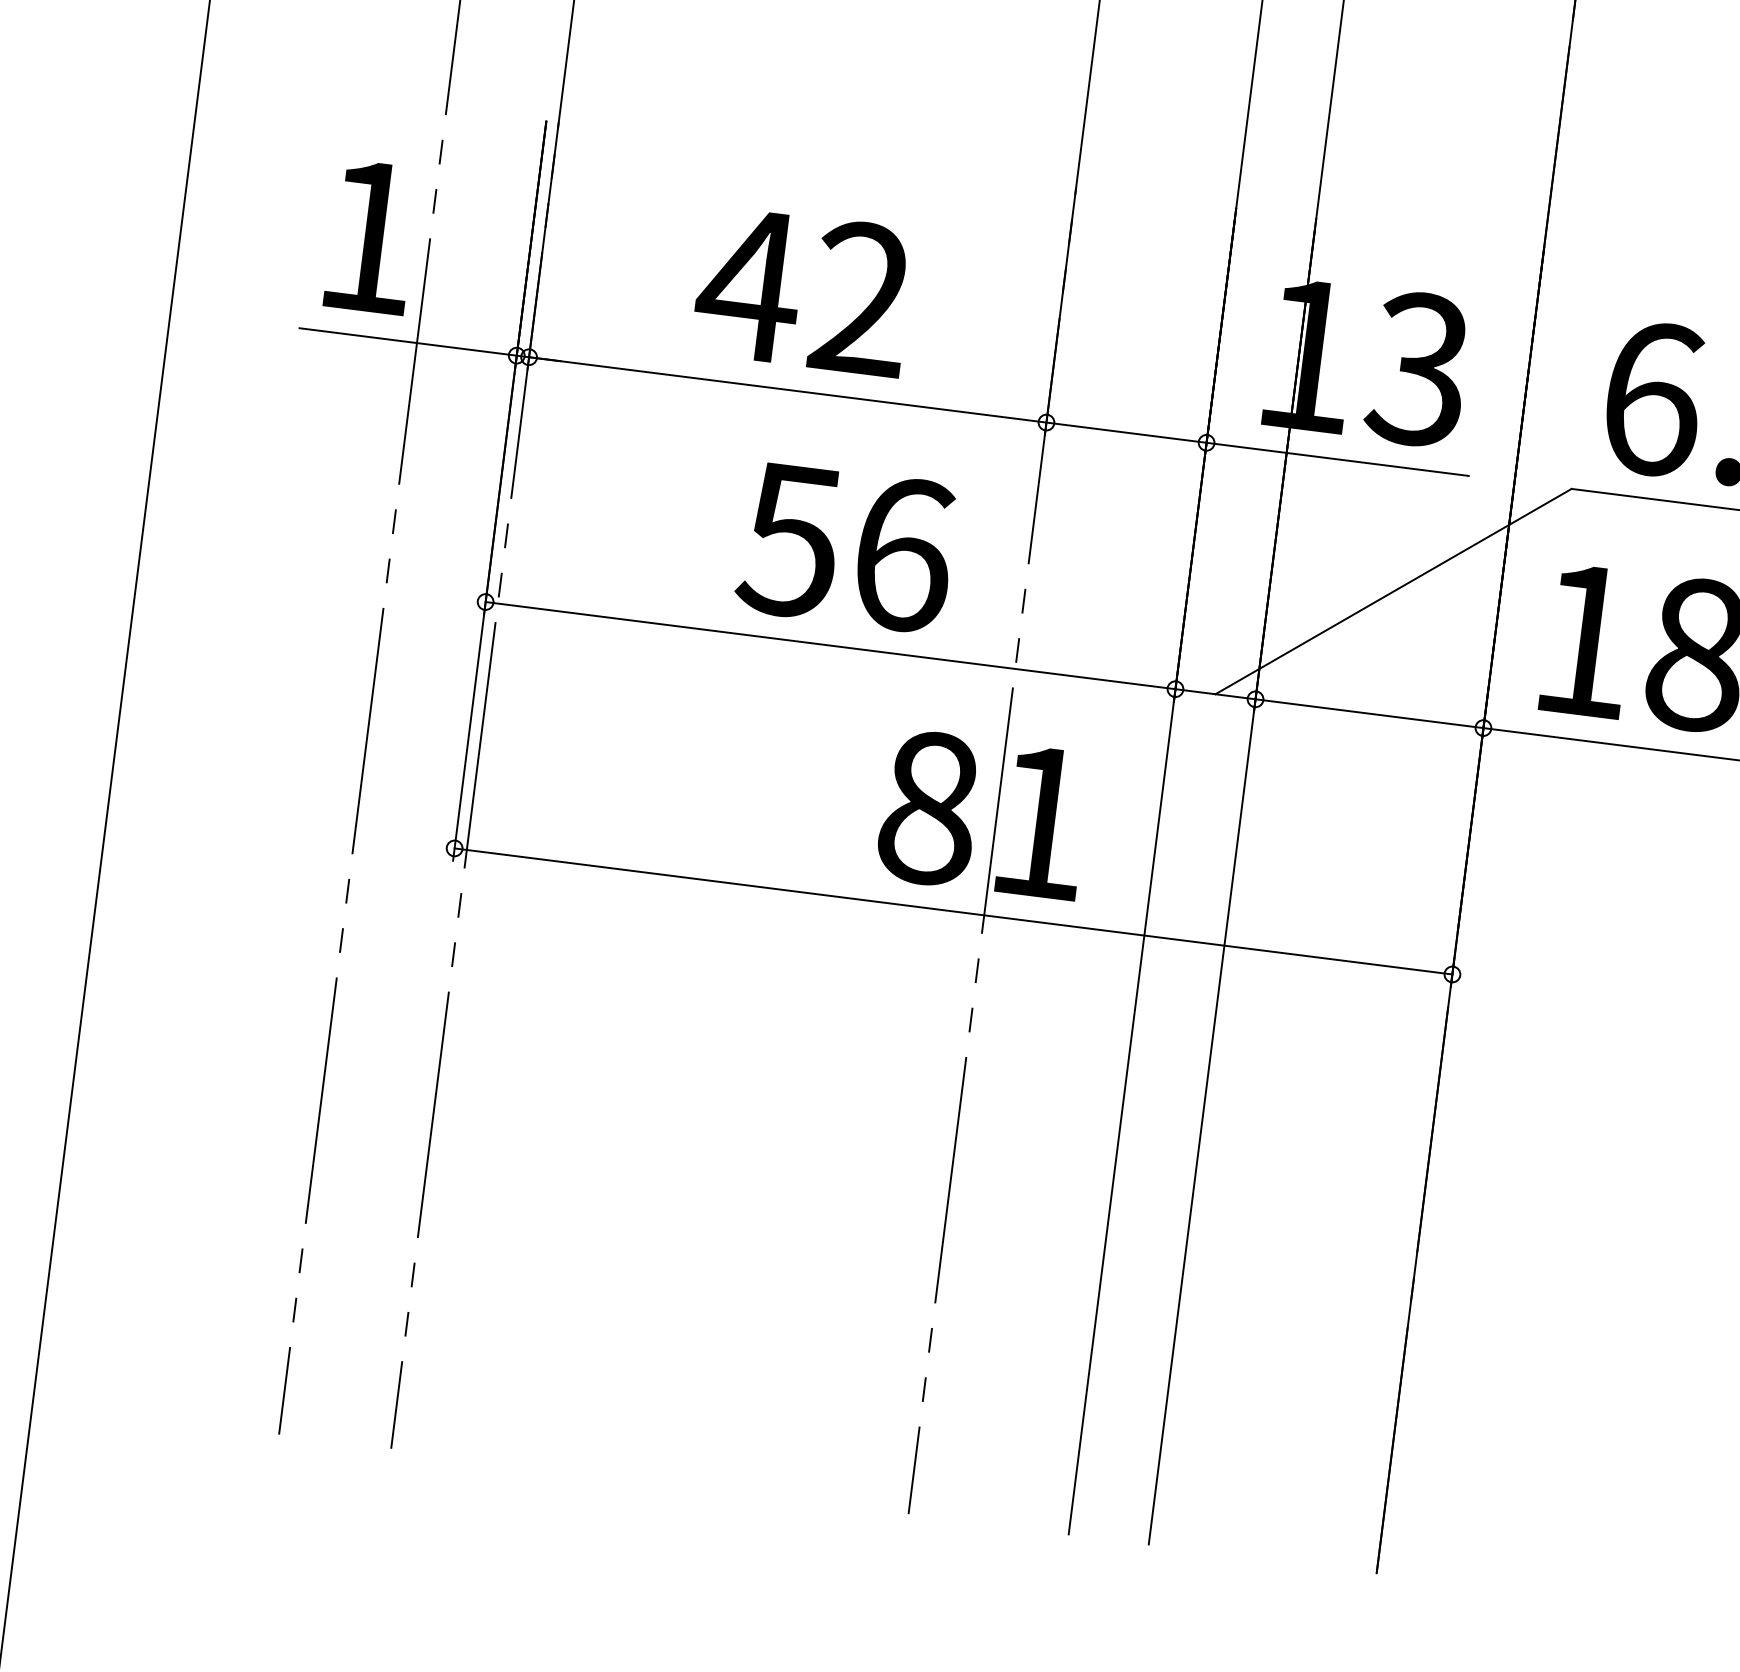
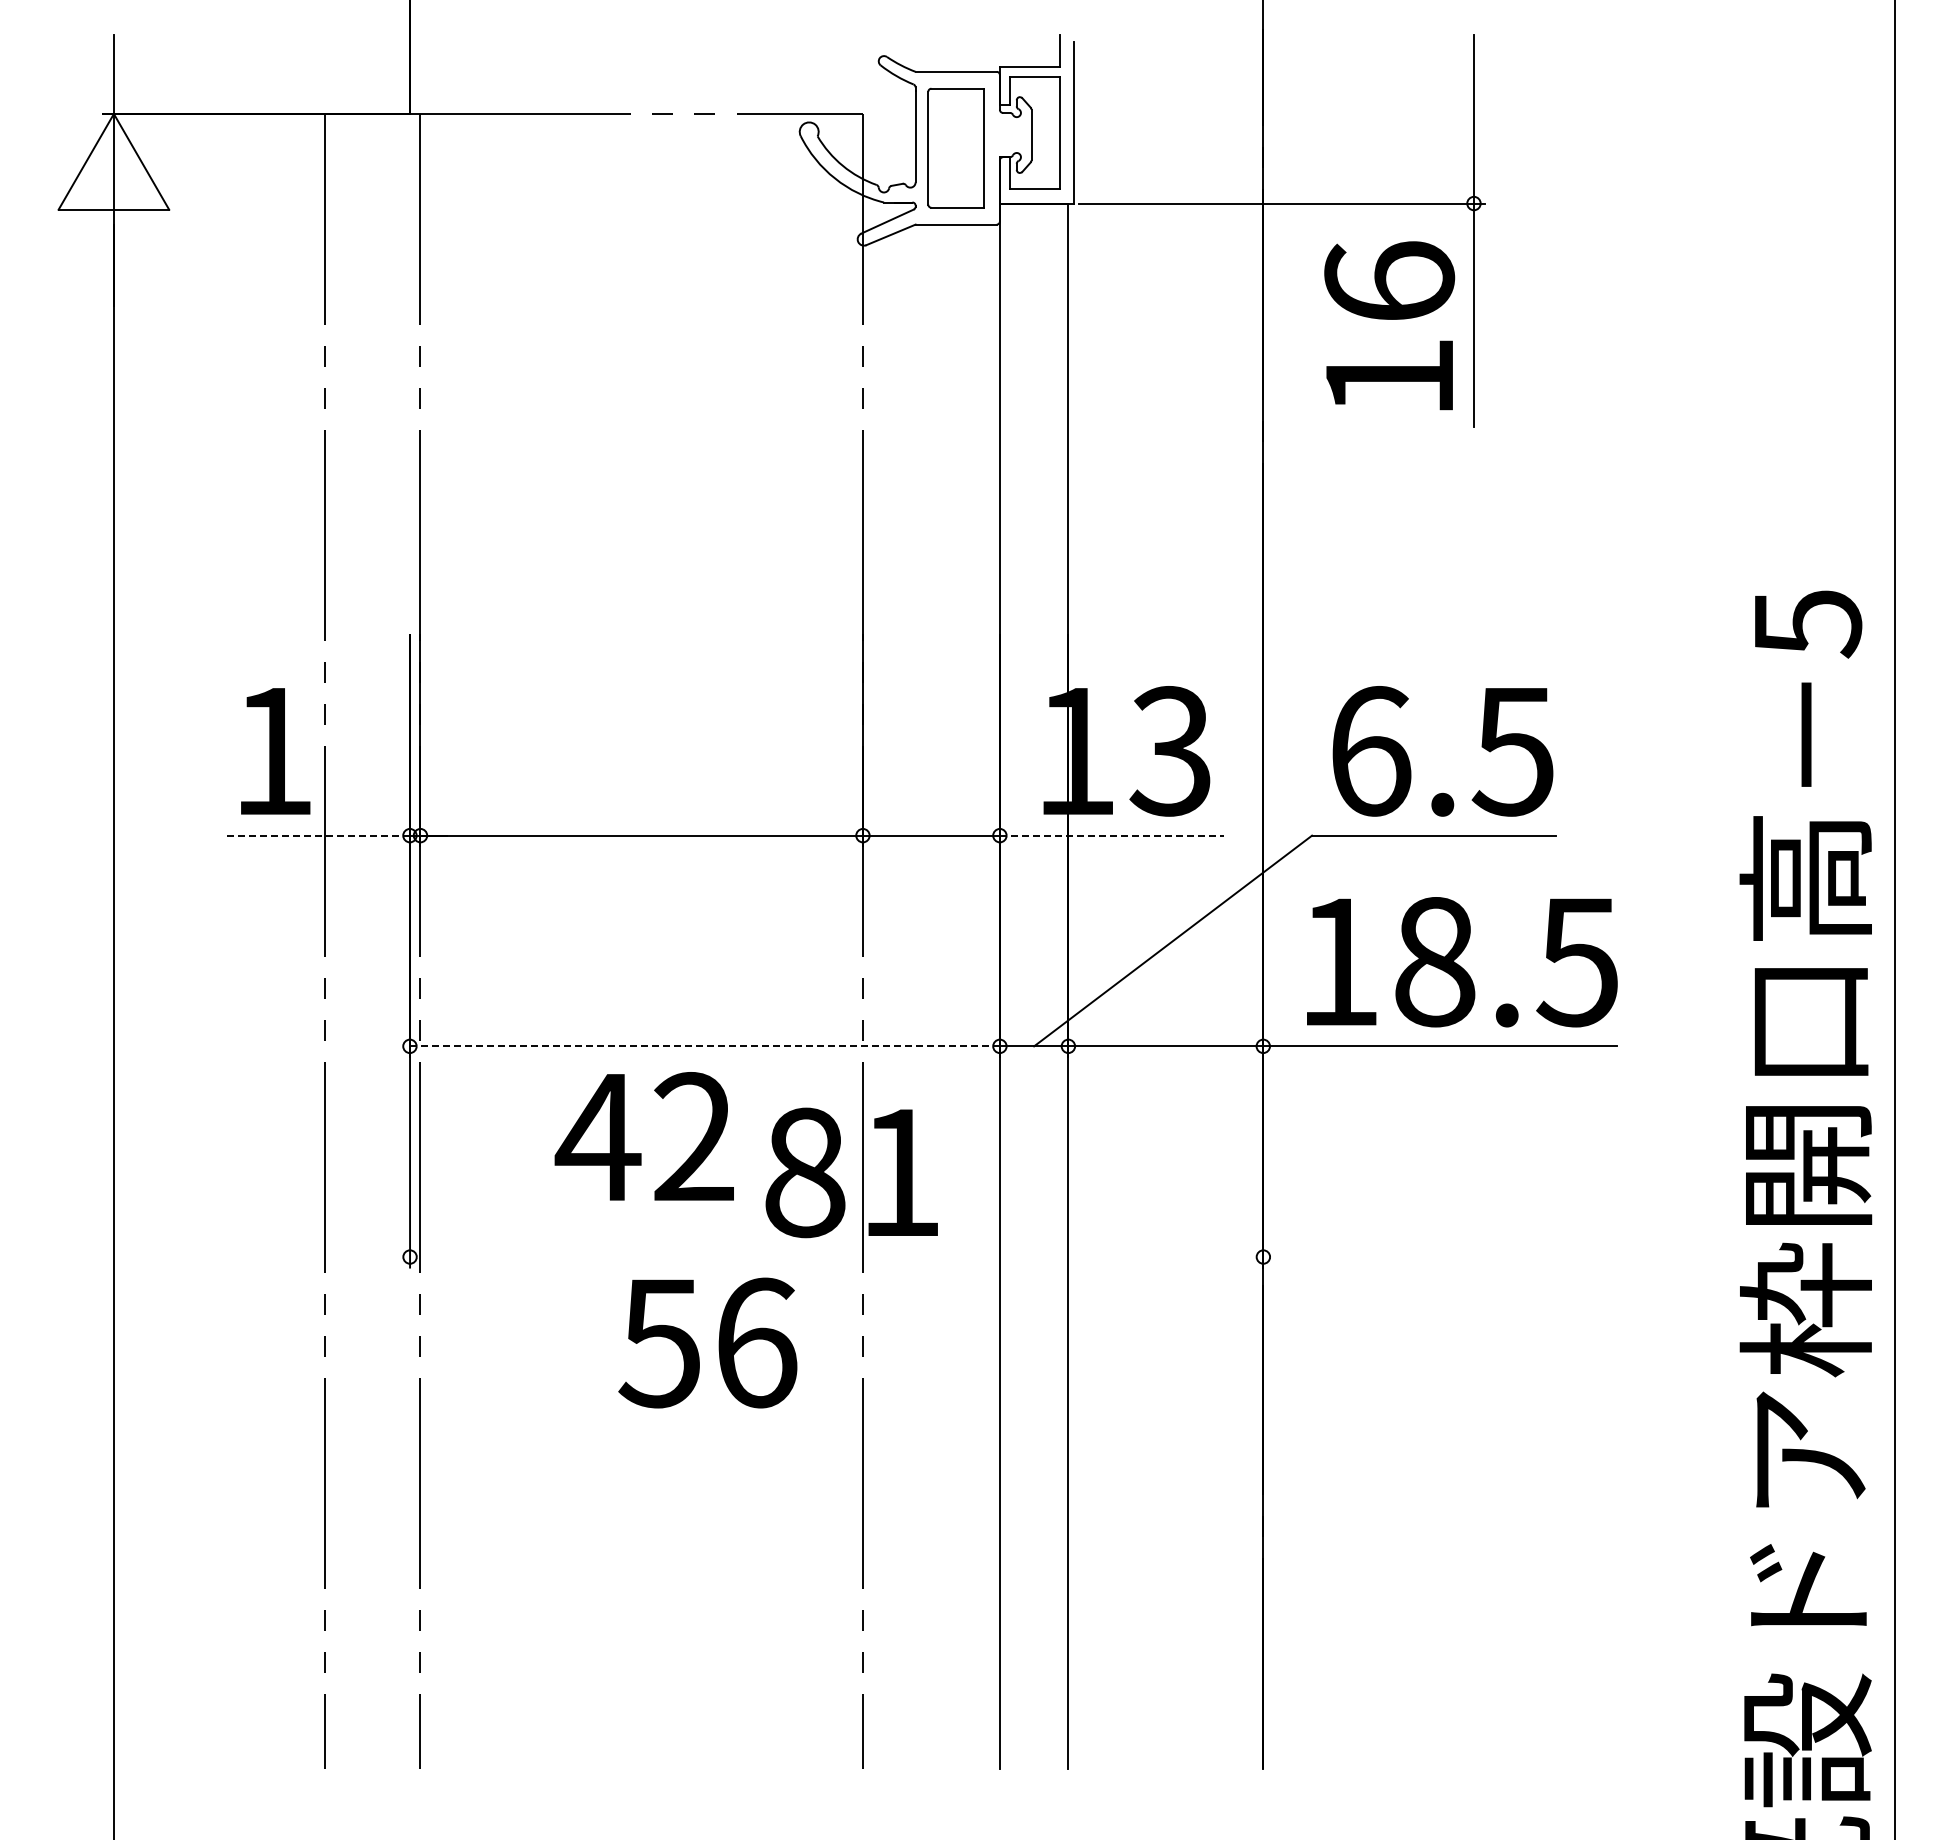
text: (802, 290) -> (643, 1136), moved
line: (408, 341) -> (317, 835), solid -> dashed
line: (1338, 459) -> (1112, 835), solid -> dashed
text: (846, 546) -> (707, 1342), moved
line: (830, 645) -> (704, 1046), solid -> dashed
line: (953, 911) -> (836, 1257), removed

